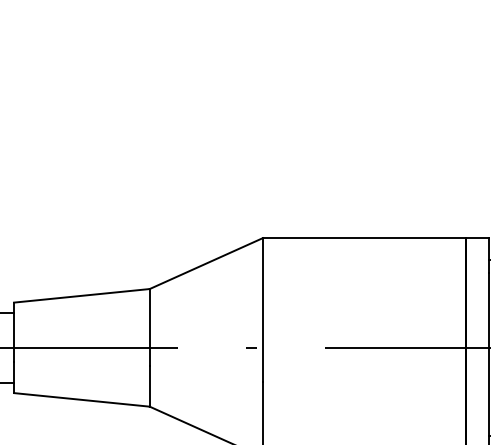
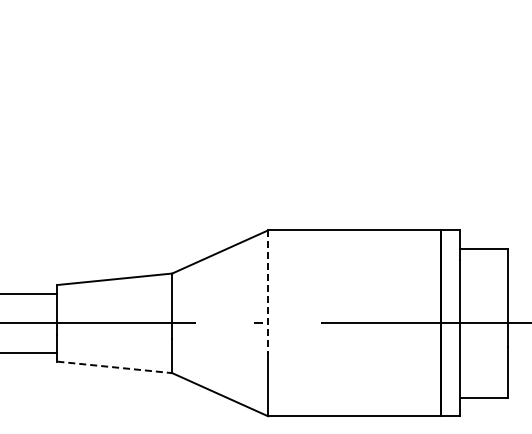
line: (263, 311) -> (268, 292), solid -> dashed
line: (81, 399) -> (114, 367), solid -> dashed

